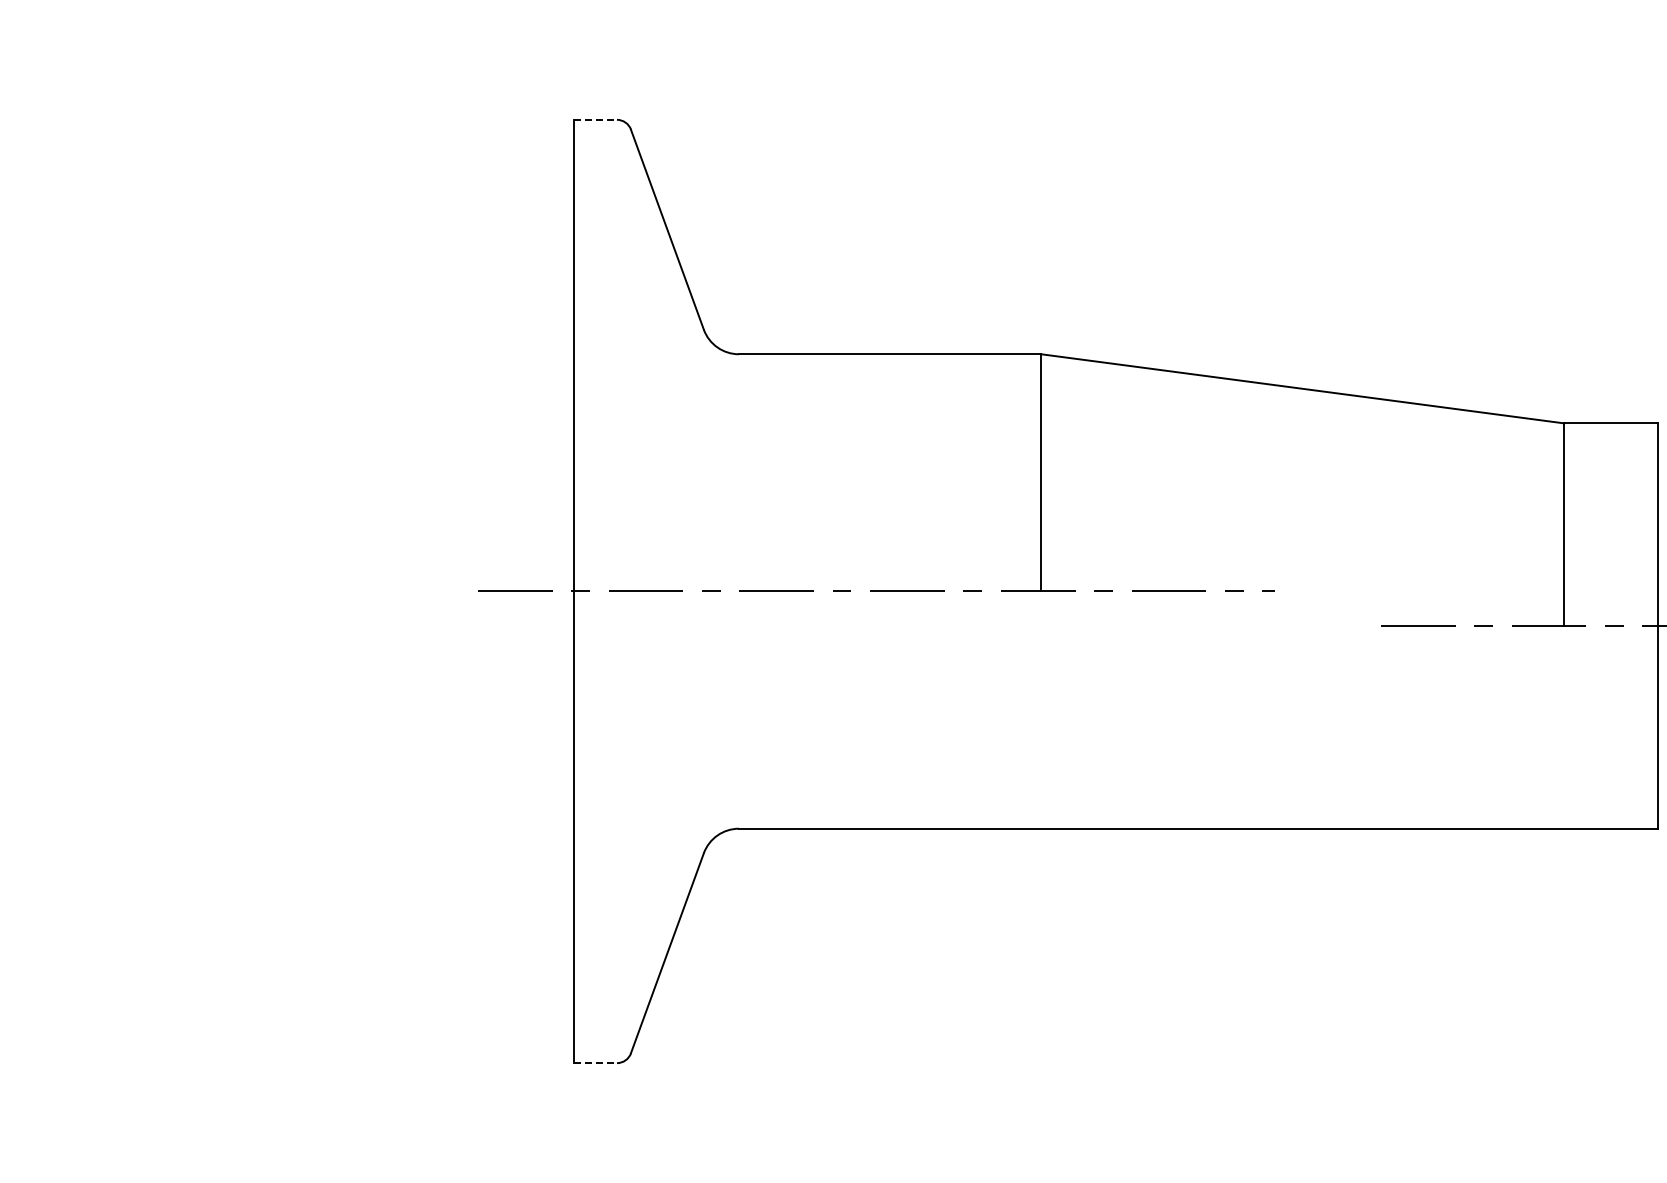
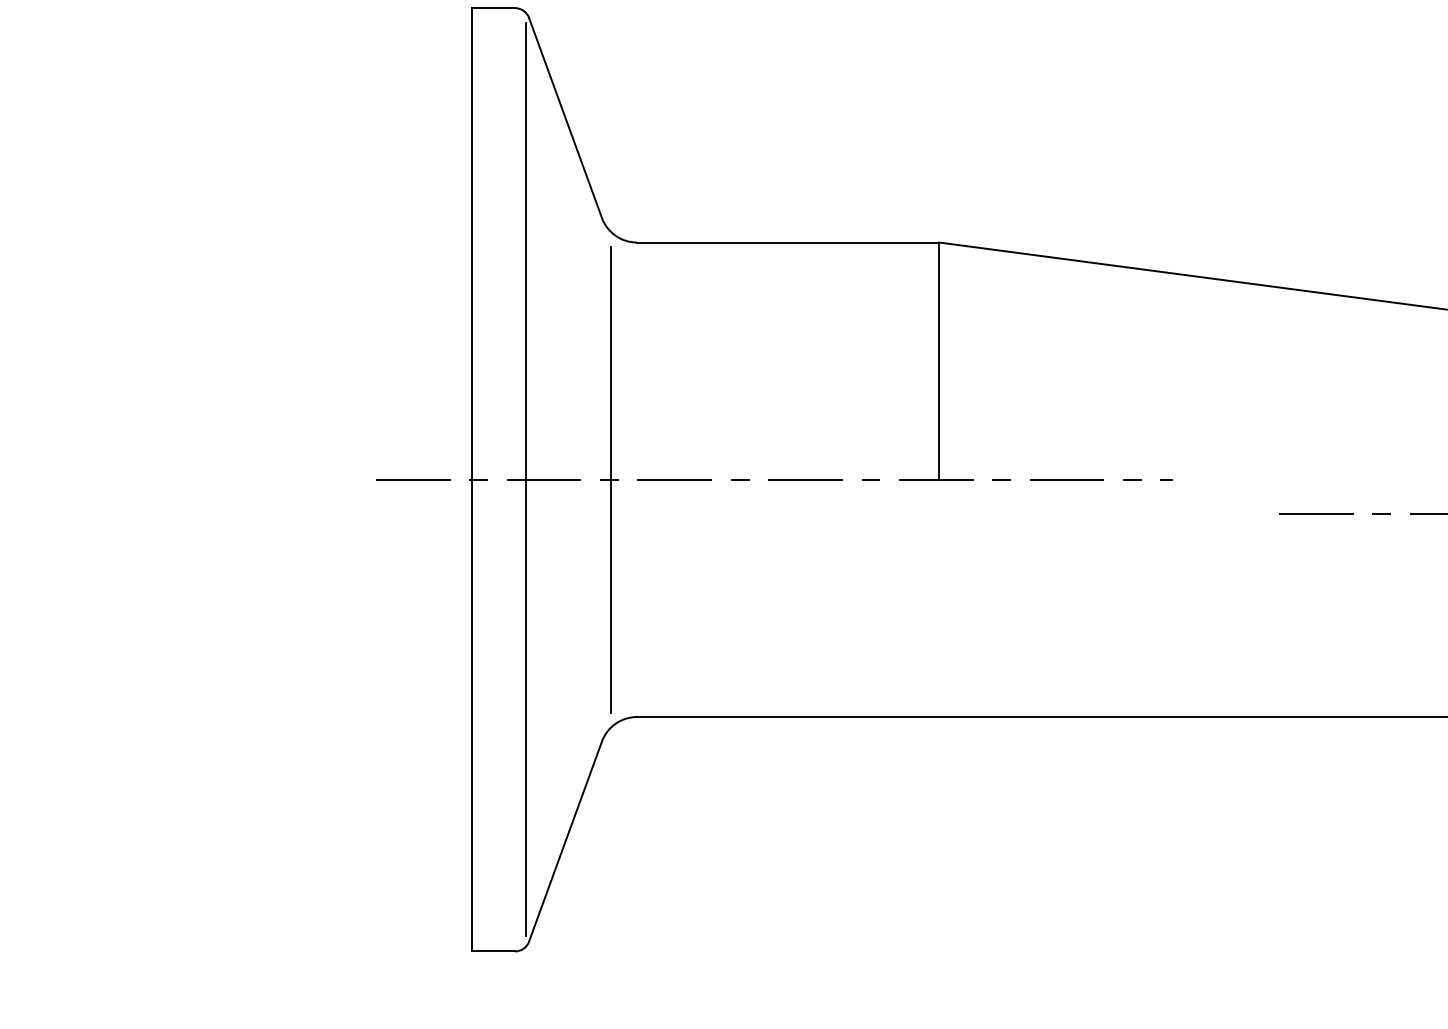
line: (596, 119) -> (494, 7), dashed -> solid
line: (627, 591) -> (525, 479), added
line: (712, 591) -> (610, 479), added
line: (596, 1063) -> (494, 951), dashed -> solid

